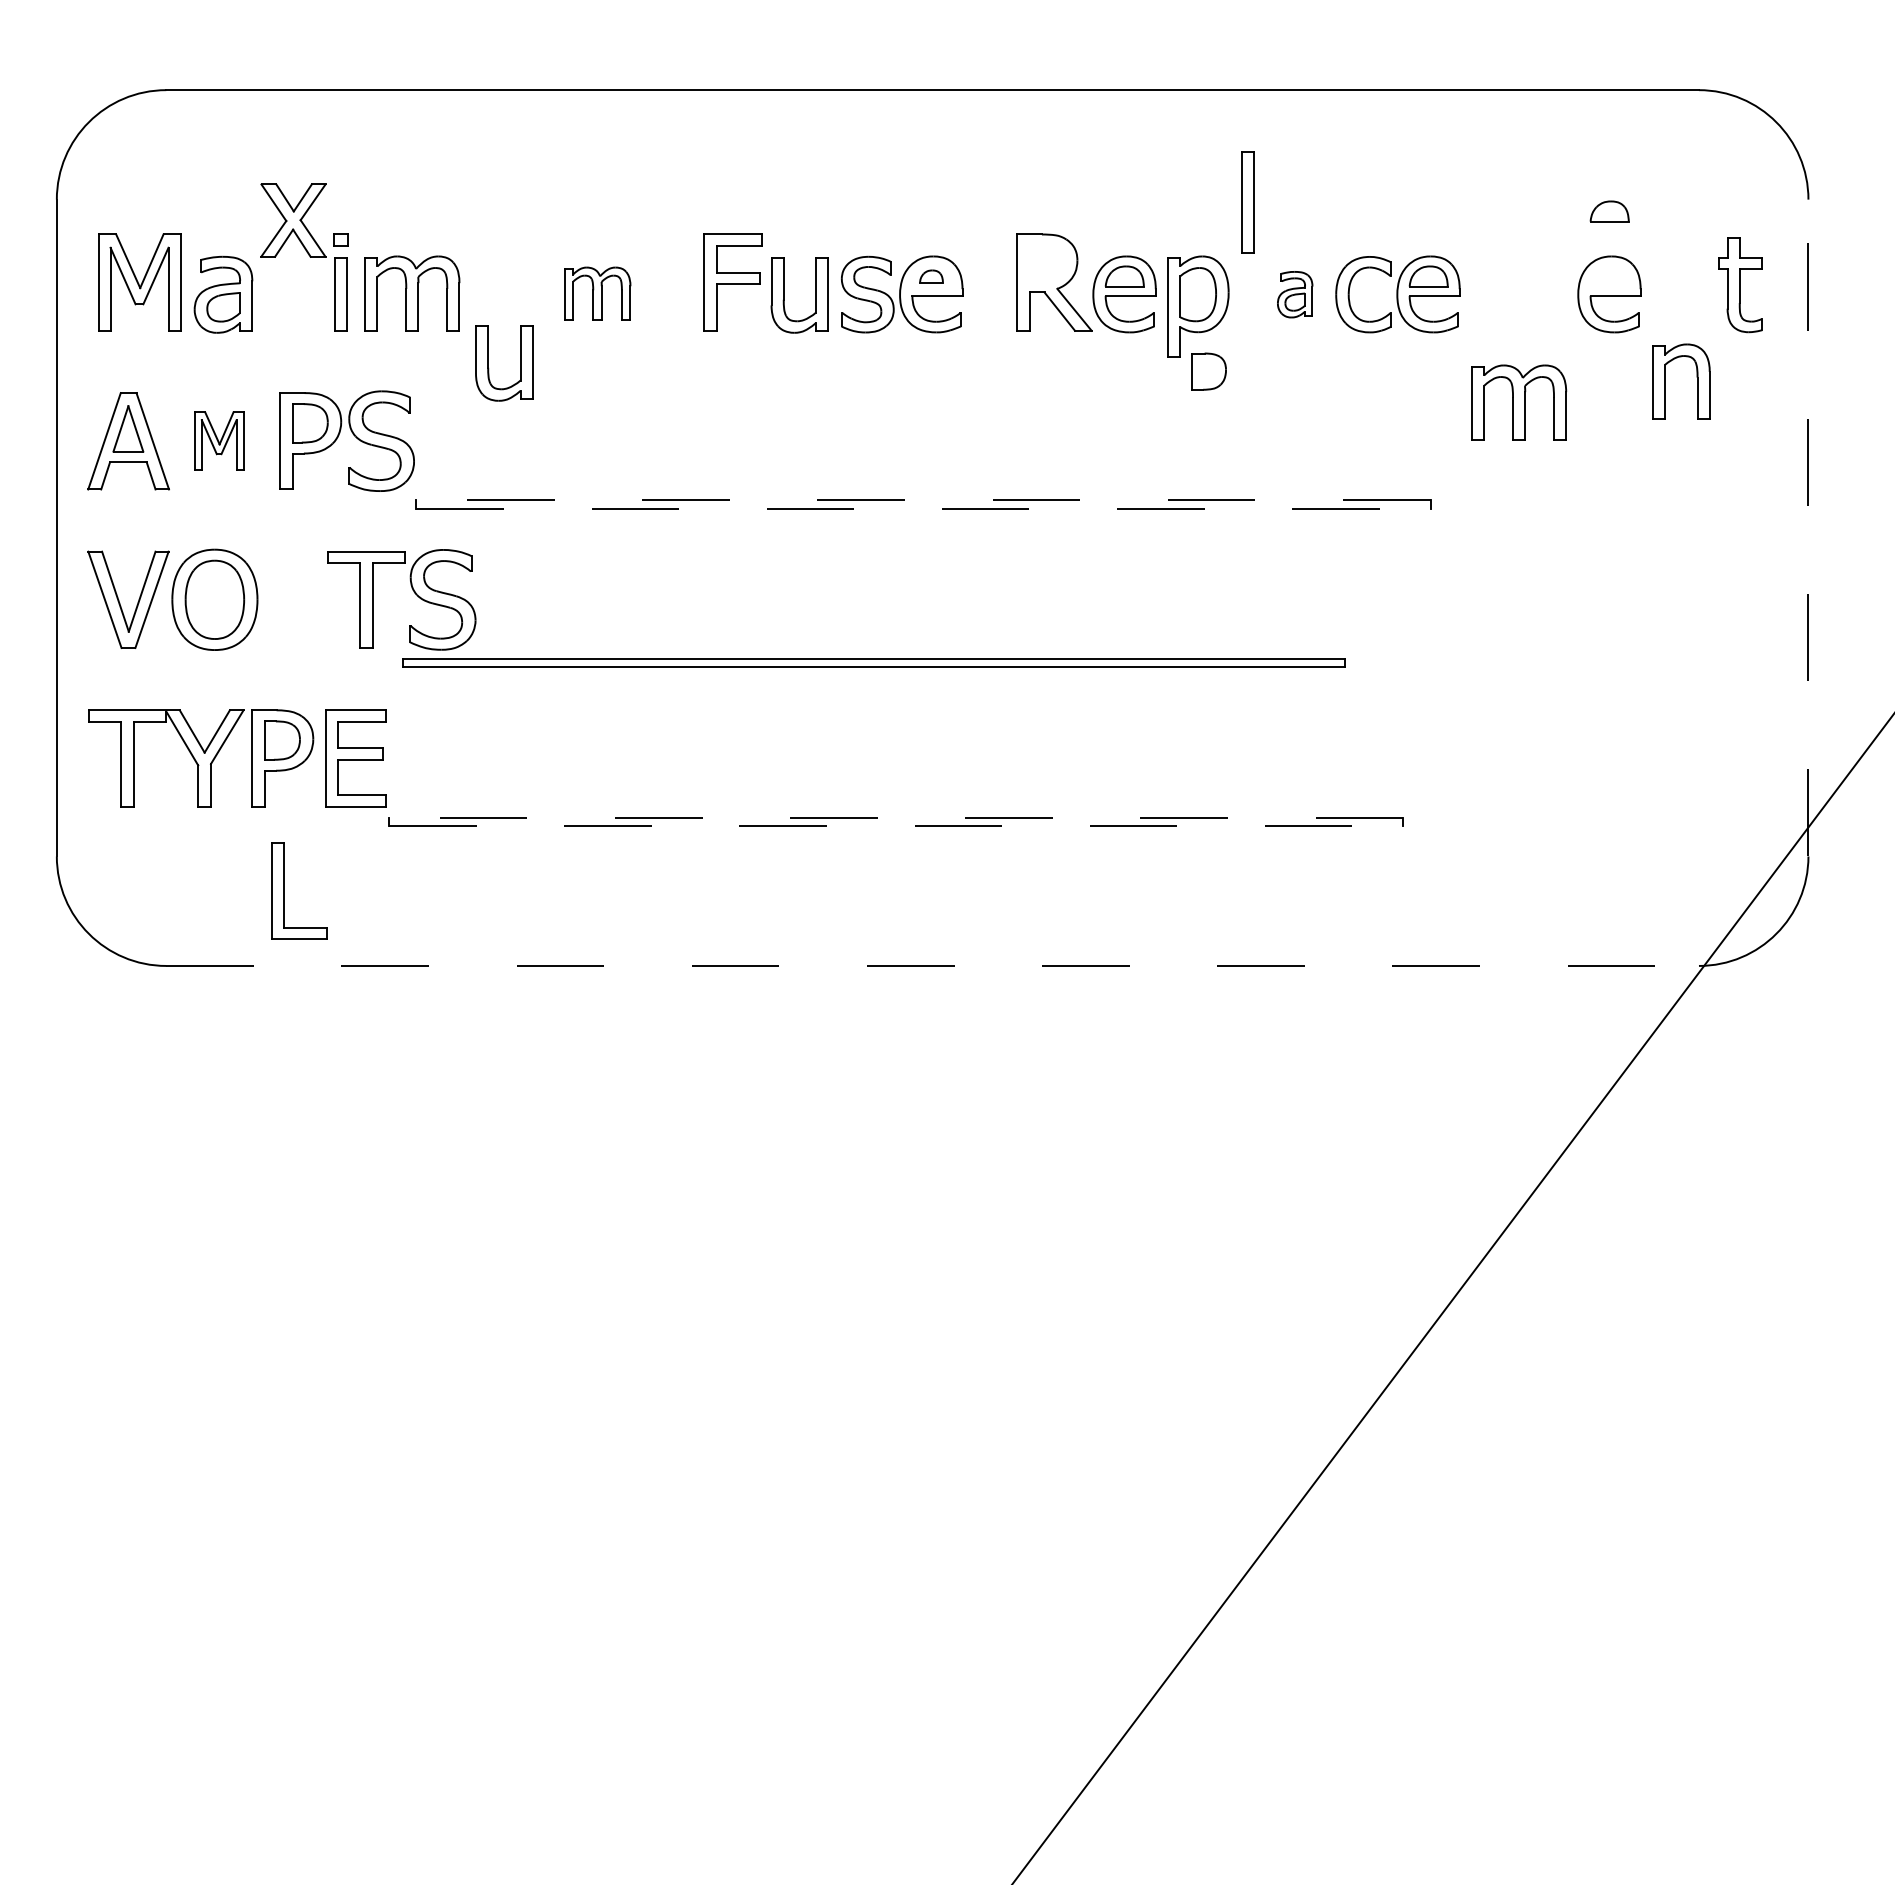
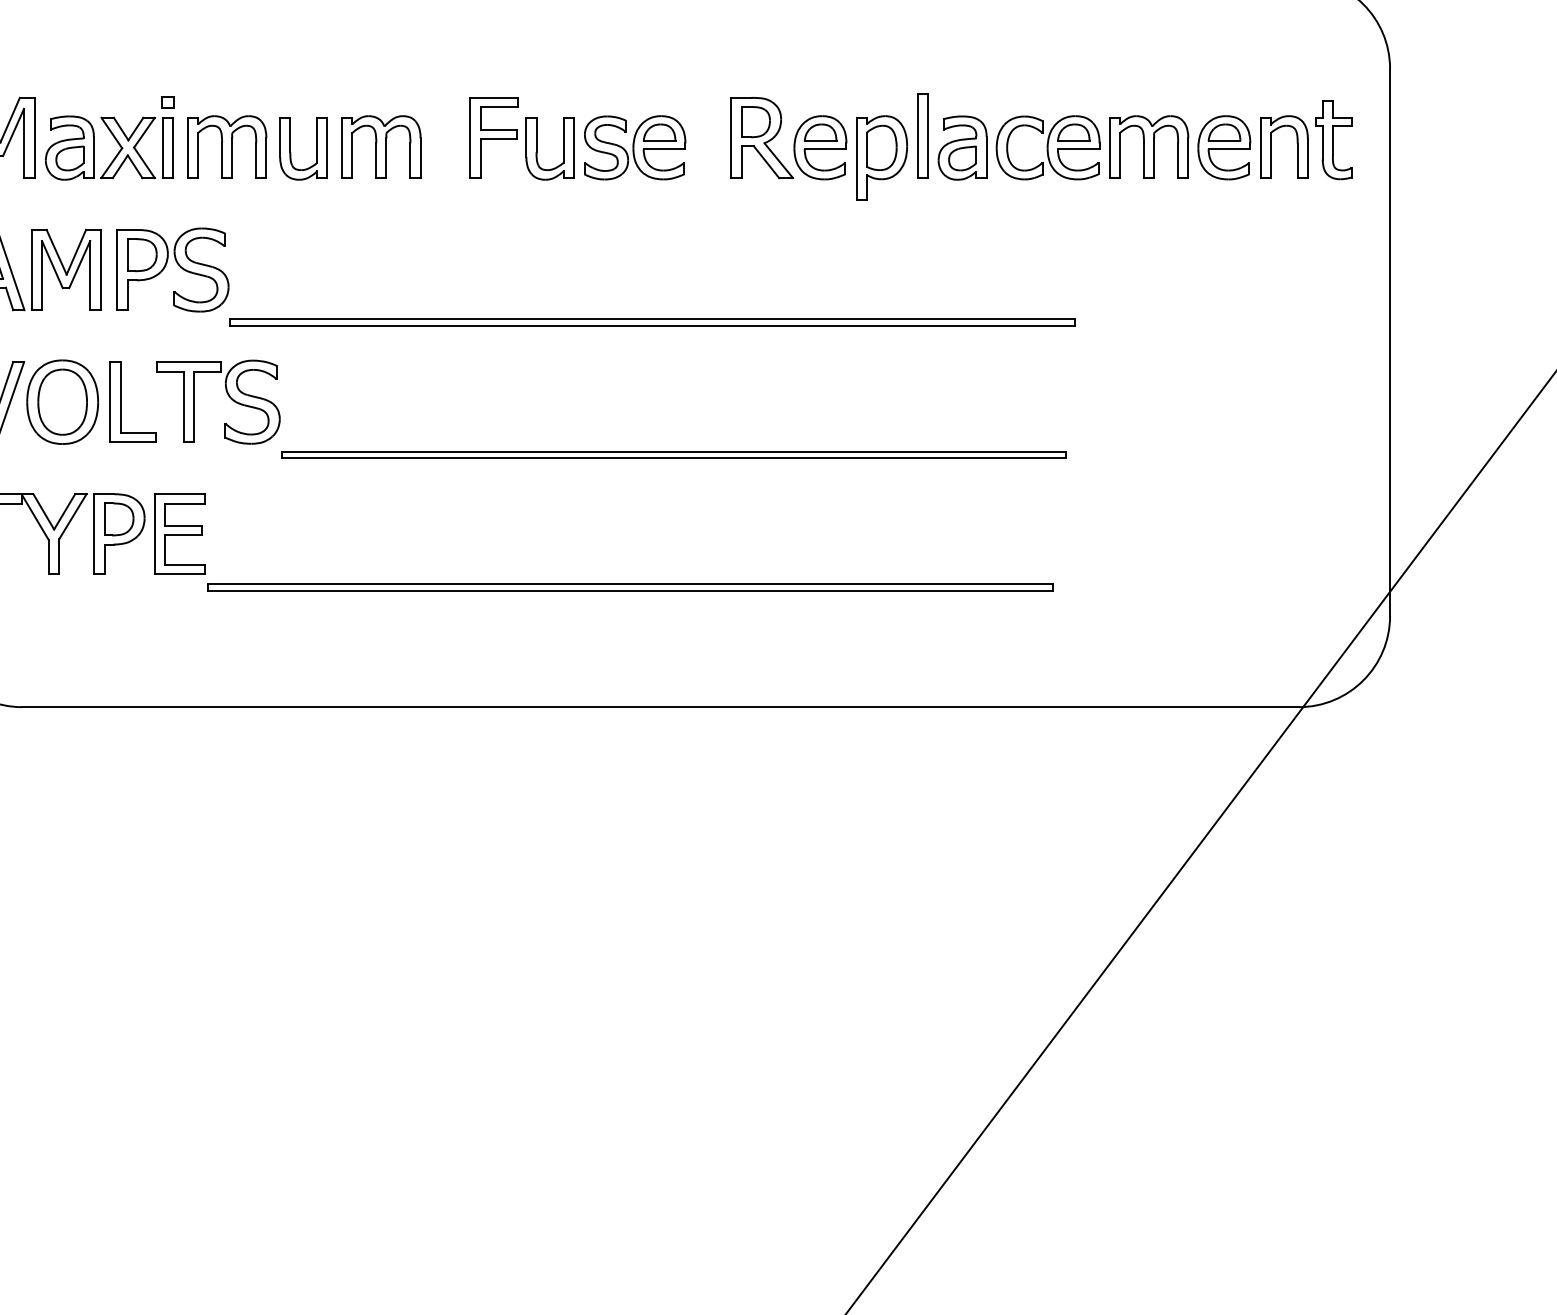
part: (1247, 202) -> (922, 136), moved
part: (1609, 211) -> (1224, 132), moved
part: (293, 220) -> (128, 147), moved
part: (931, 276) -> (659, 132), size x1.67
part: (597, 293) -> (381, 147), size x1.43
part: (1294, 294) -> (961, 147), size x1.67
part: (489, 368) -> (291, 152), moved
part: (1208, 371) -> (755, 122), moved
part: (1696, 377) -> (1296, 143), moved
part: (1519, 402) -> (1149, 147), moved
part: (219, 440) -> (66, 269), size x1.67
line: (922, 500) -> (652, 319), dashed -> solid
line: (923, 508) -> (652, 326), dashed -> solid
line: (1808, 527) -> (1390, 341), dashed -> solid
part: (873, 662) -> (673, 454), moved
line: (895, 817) -> (629, 583), dashed -> solid
line: (896, 826) -> (630, 591), dashed -> solid
part: (284, 890) -> (120, 401), moved
line: (933, 965) -> (661, 706), dashed -> solid

